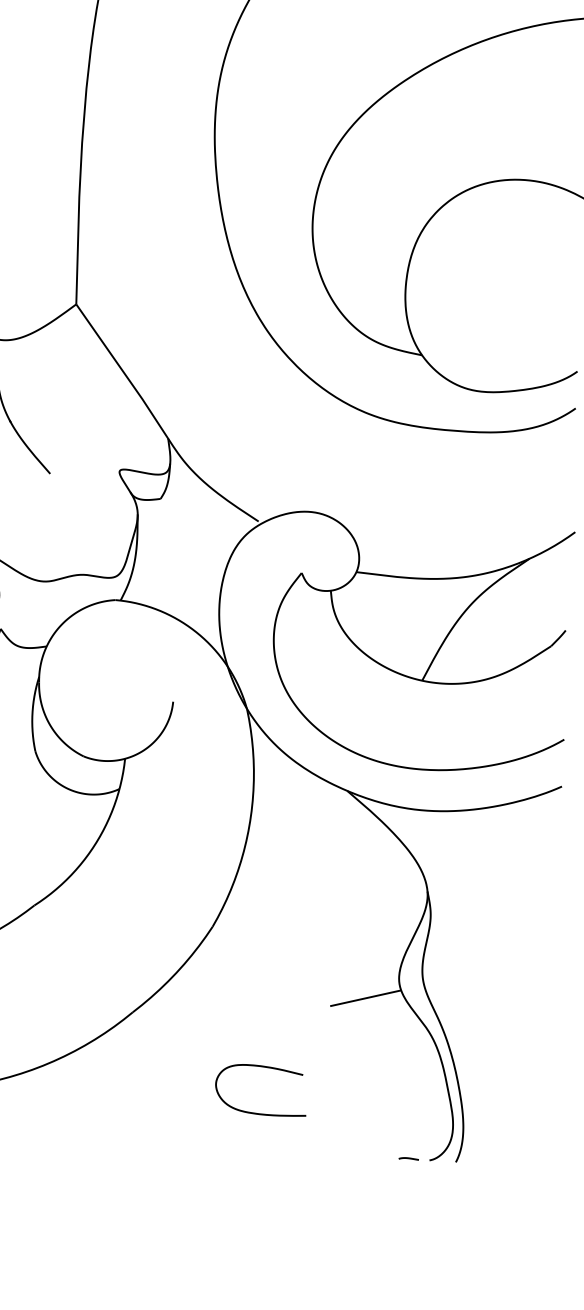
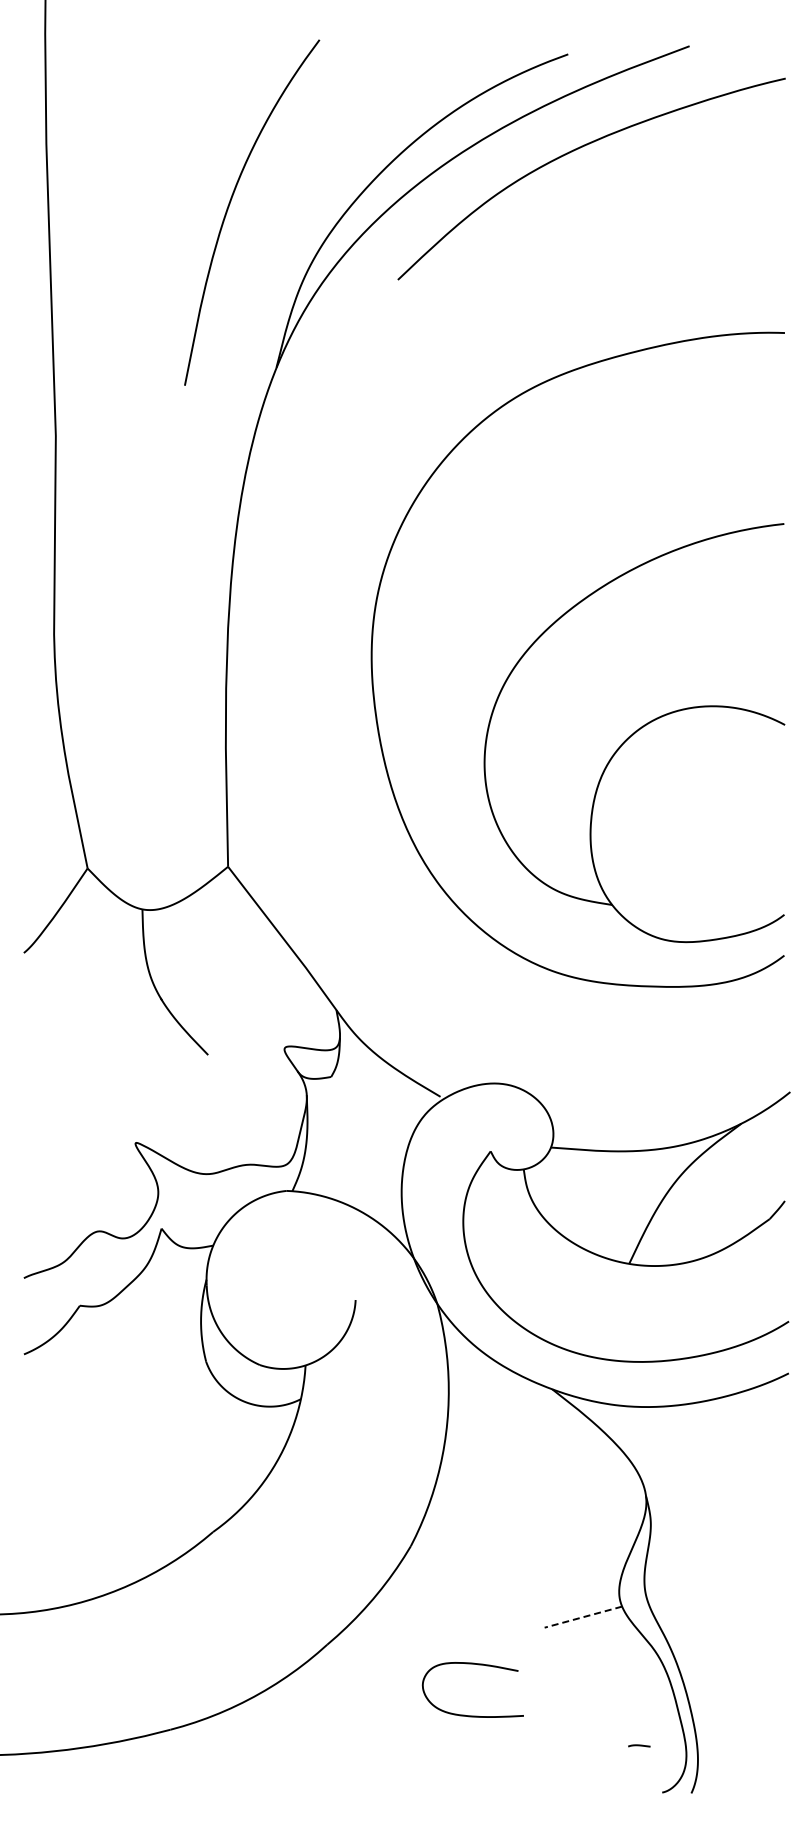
line: (364, 998) -> (582, 1617), solid -> dashed
curve: (267, 1068) -> (478, 1665), moved
line: (409, 1158) -> (639, 1745), moved

